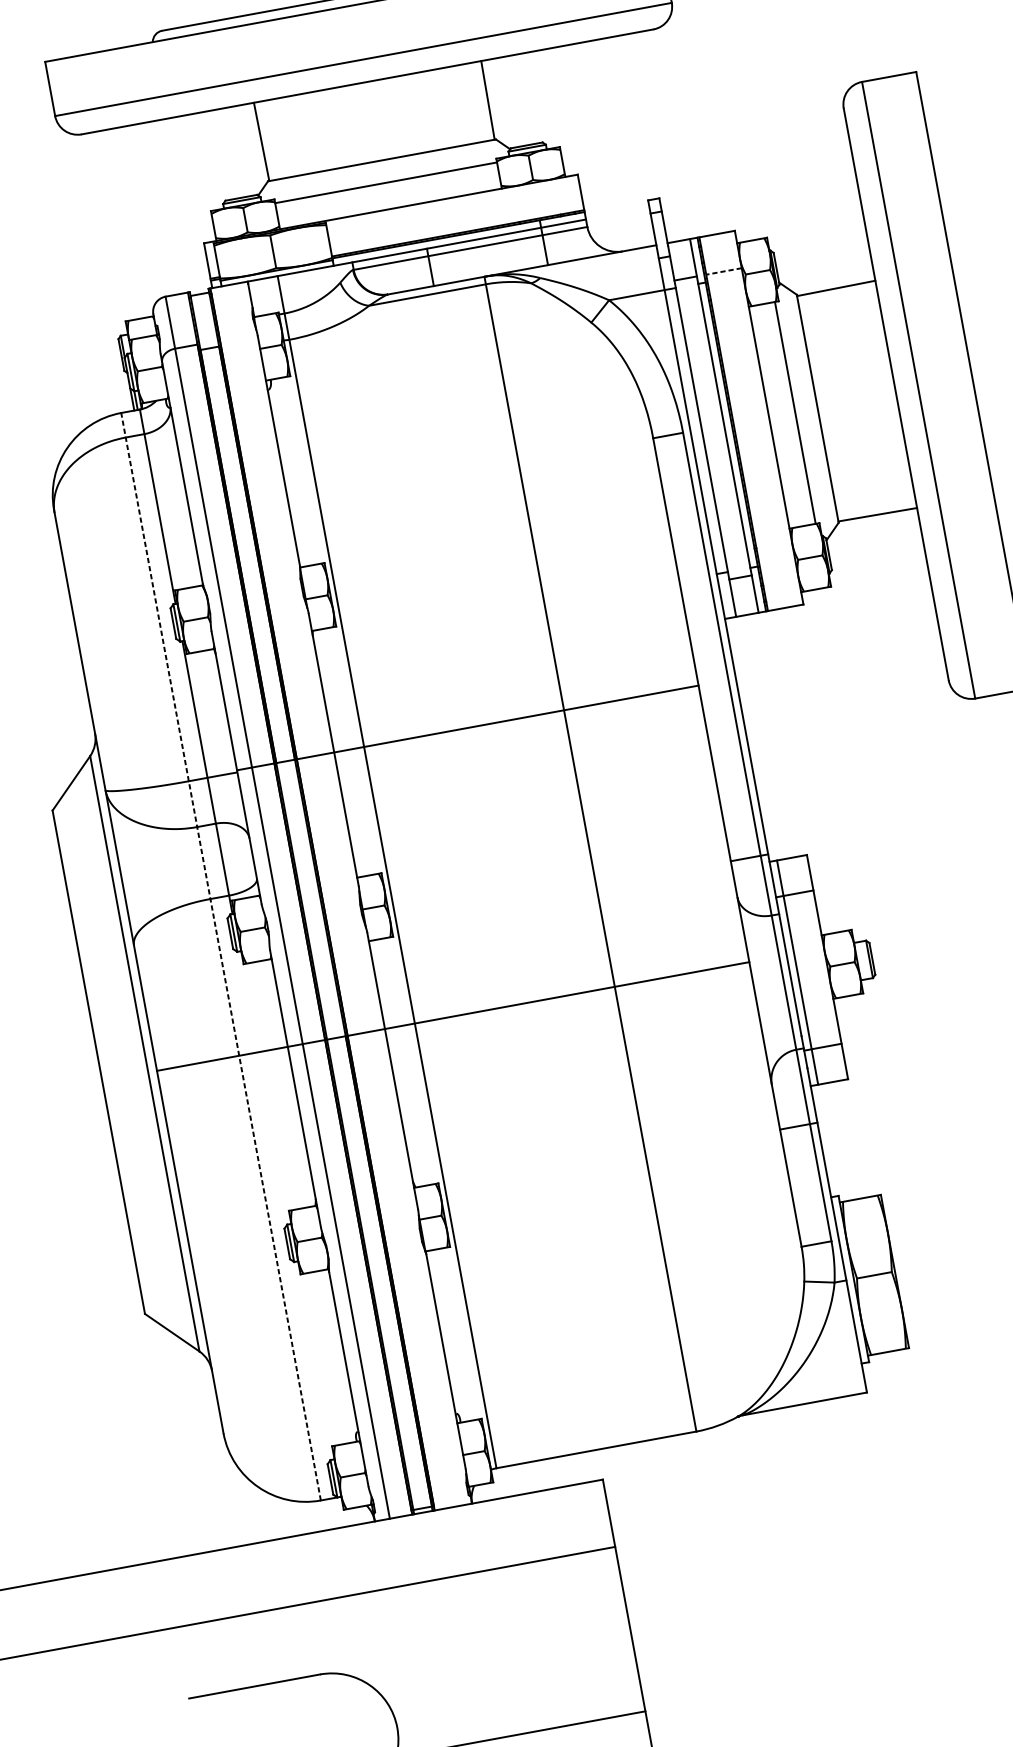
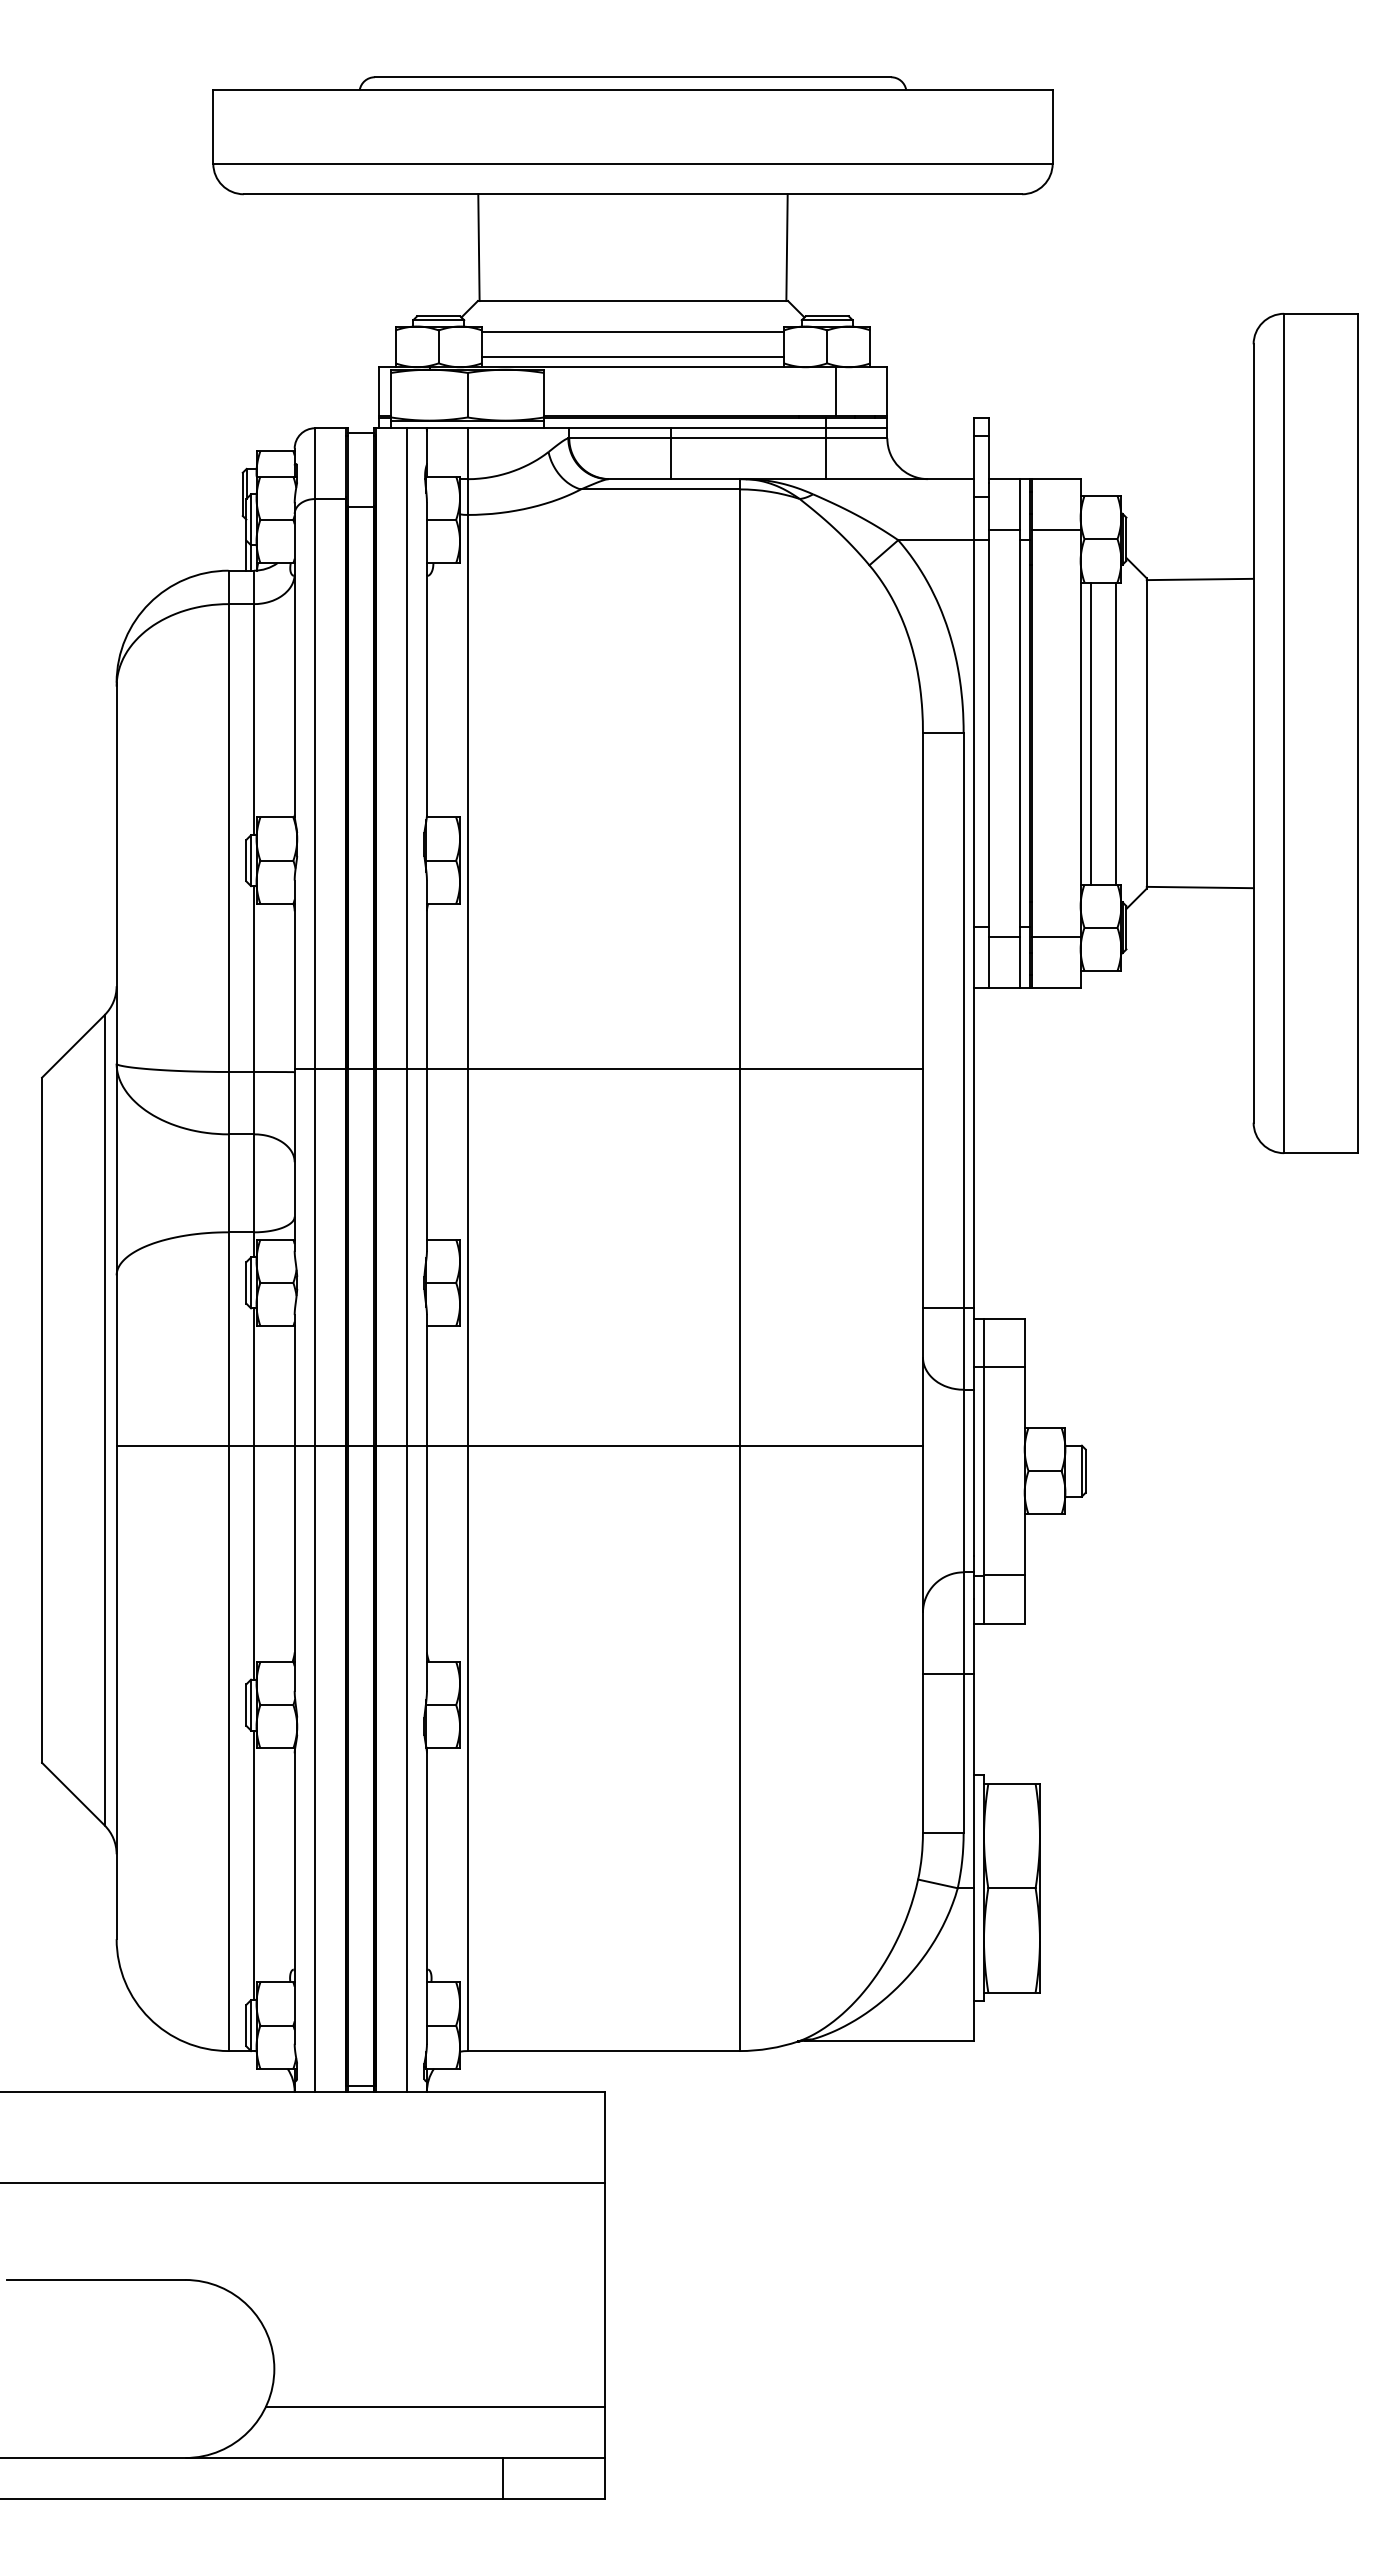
line: (543, 199) -> (836, 391), added
line: (389, 201) -> (632, 357), added
line: (724, 271) -> (1056, 530), dashed -> solid
line: (776, 416) -> (1090, 733), added
line: (778, 570) -> (1056, 936), added
line: (344, 895) -> (406, 1259), added
line: (220, 956) -> (228, 1310), dashed -> solid
line: (264, 1087) -> (254, 1493), added
line: (314, 1360) -> (254, 1865), added

